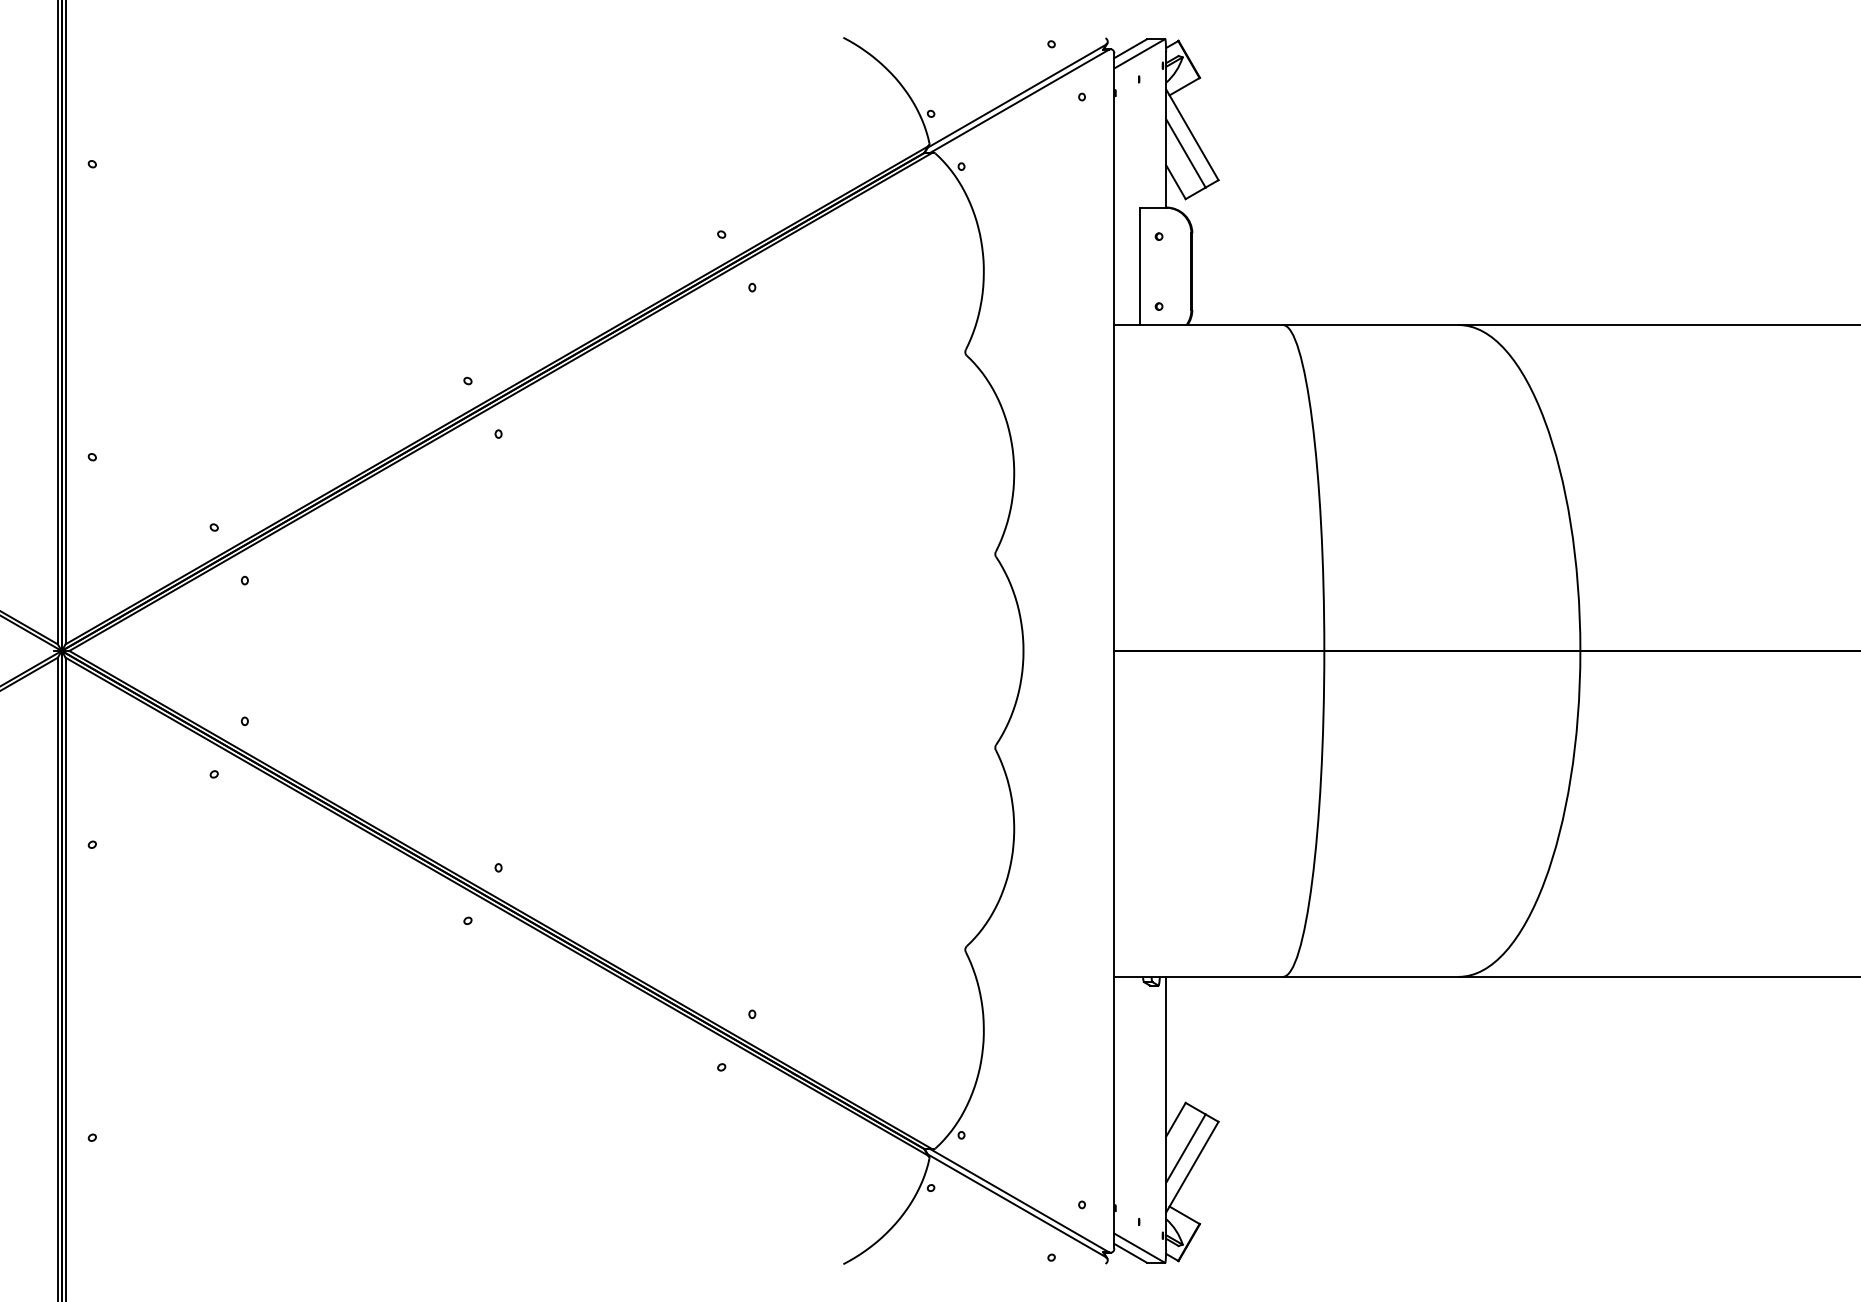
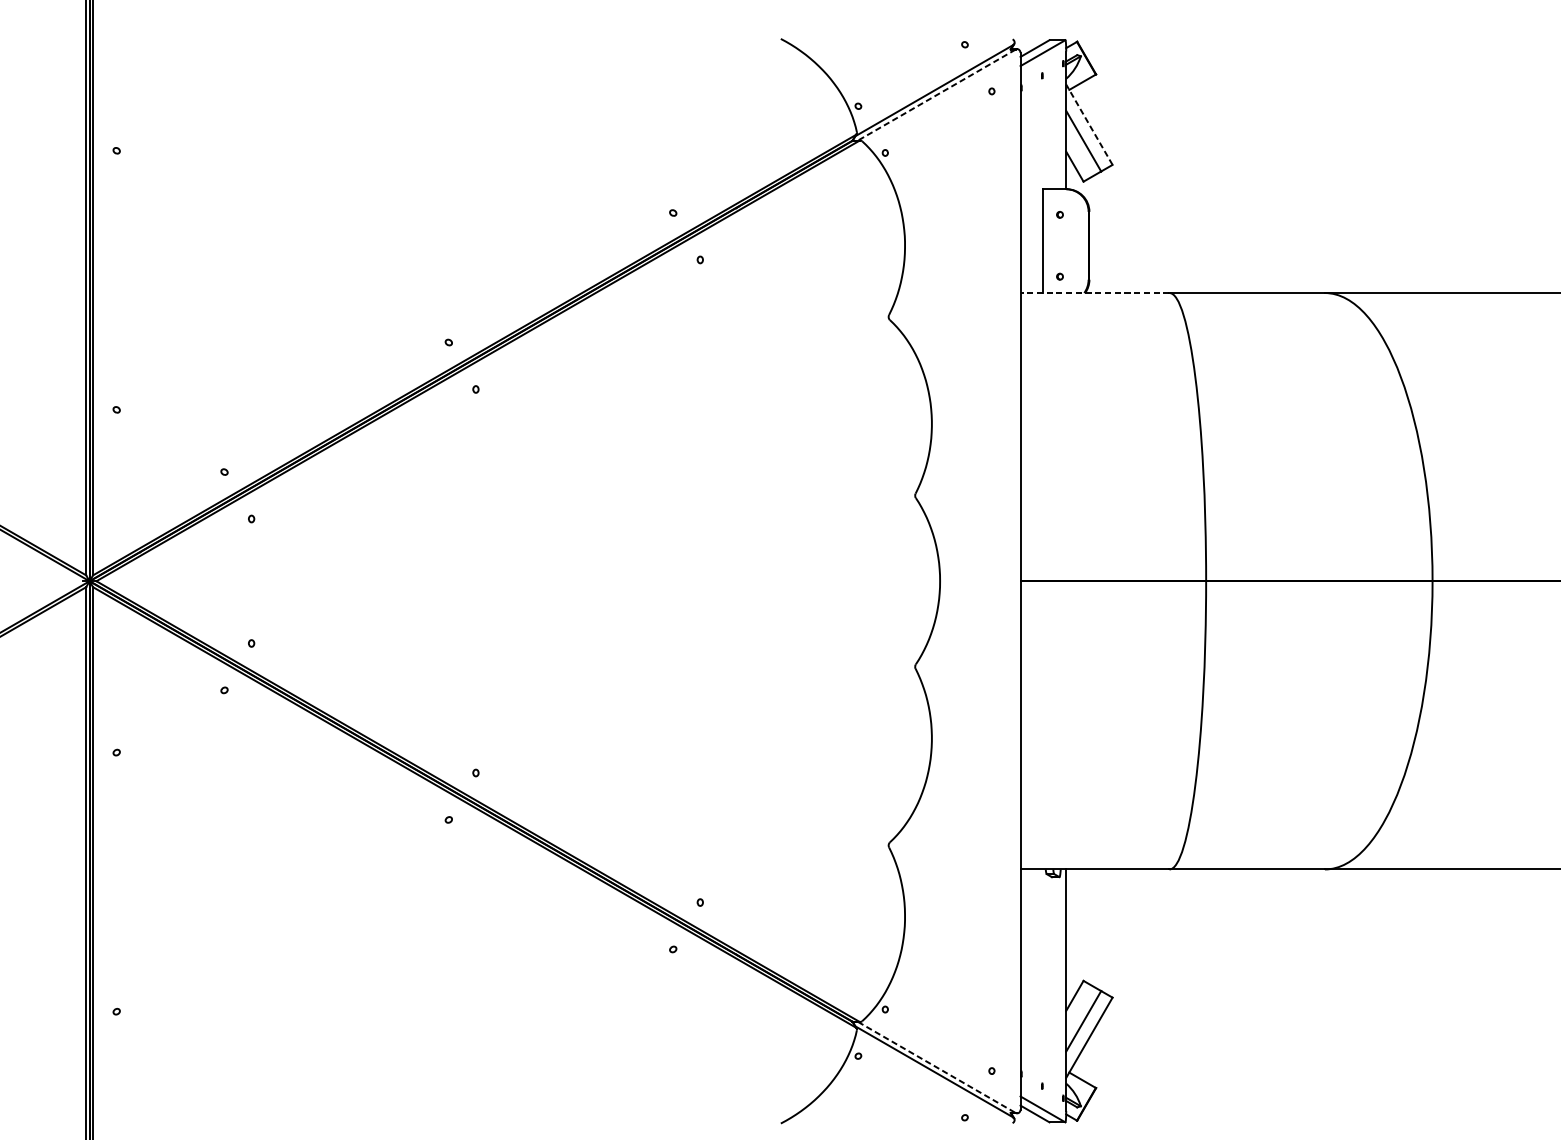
line: (1019, 101) -> (936, 95), solid -> dashed
line: (1192, 134) -> (1089, 124), solid -> dashed
line: (1198, 325) -> (1094, 293), solid -> dashed
line: (1019, 1200) -> (936, 1067), solid -> dashed

